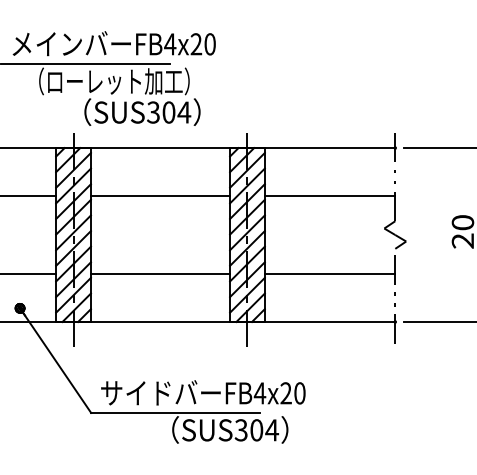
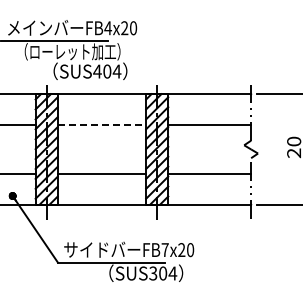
text: (153, 112) -> (97, 71), SUS304 -> SUS404
line: (161, 195) -> (102, 124), solid -> dashed
text: (260, 392) -> (165, 249), FB4x20 -> FB7x20

